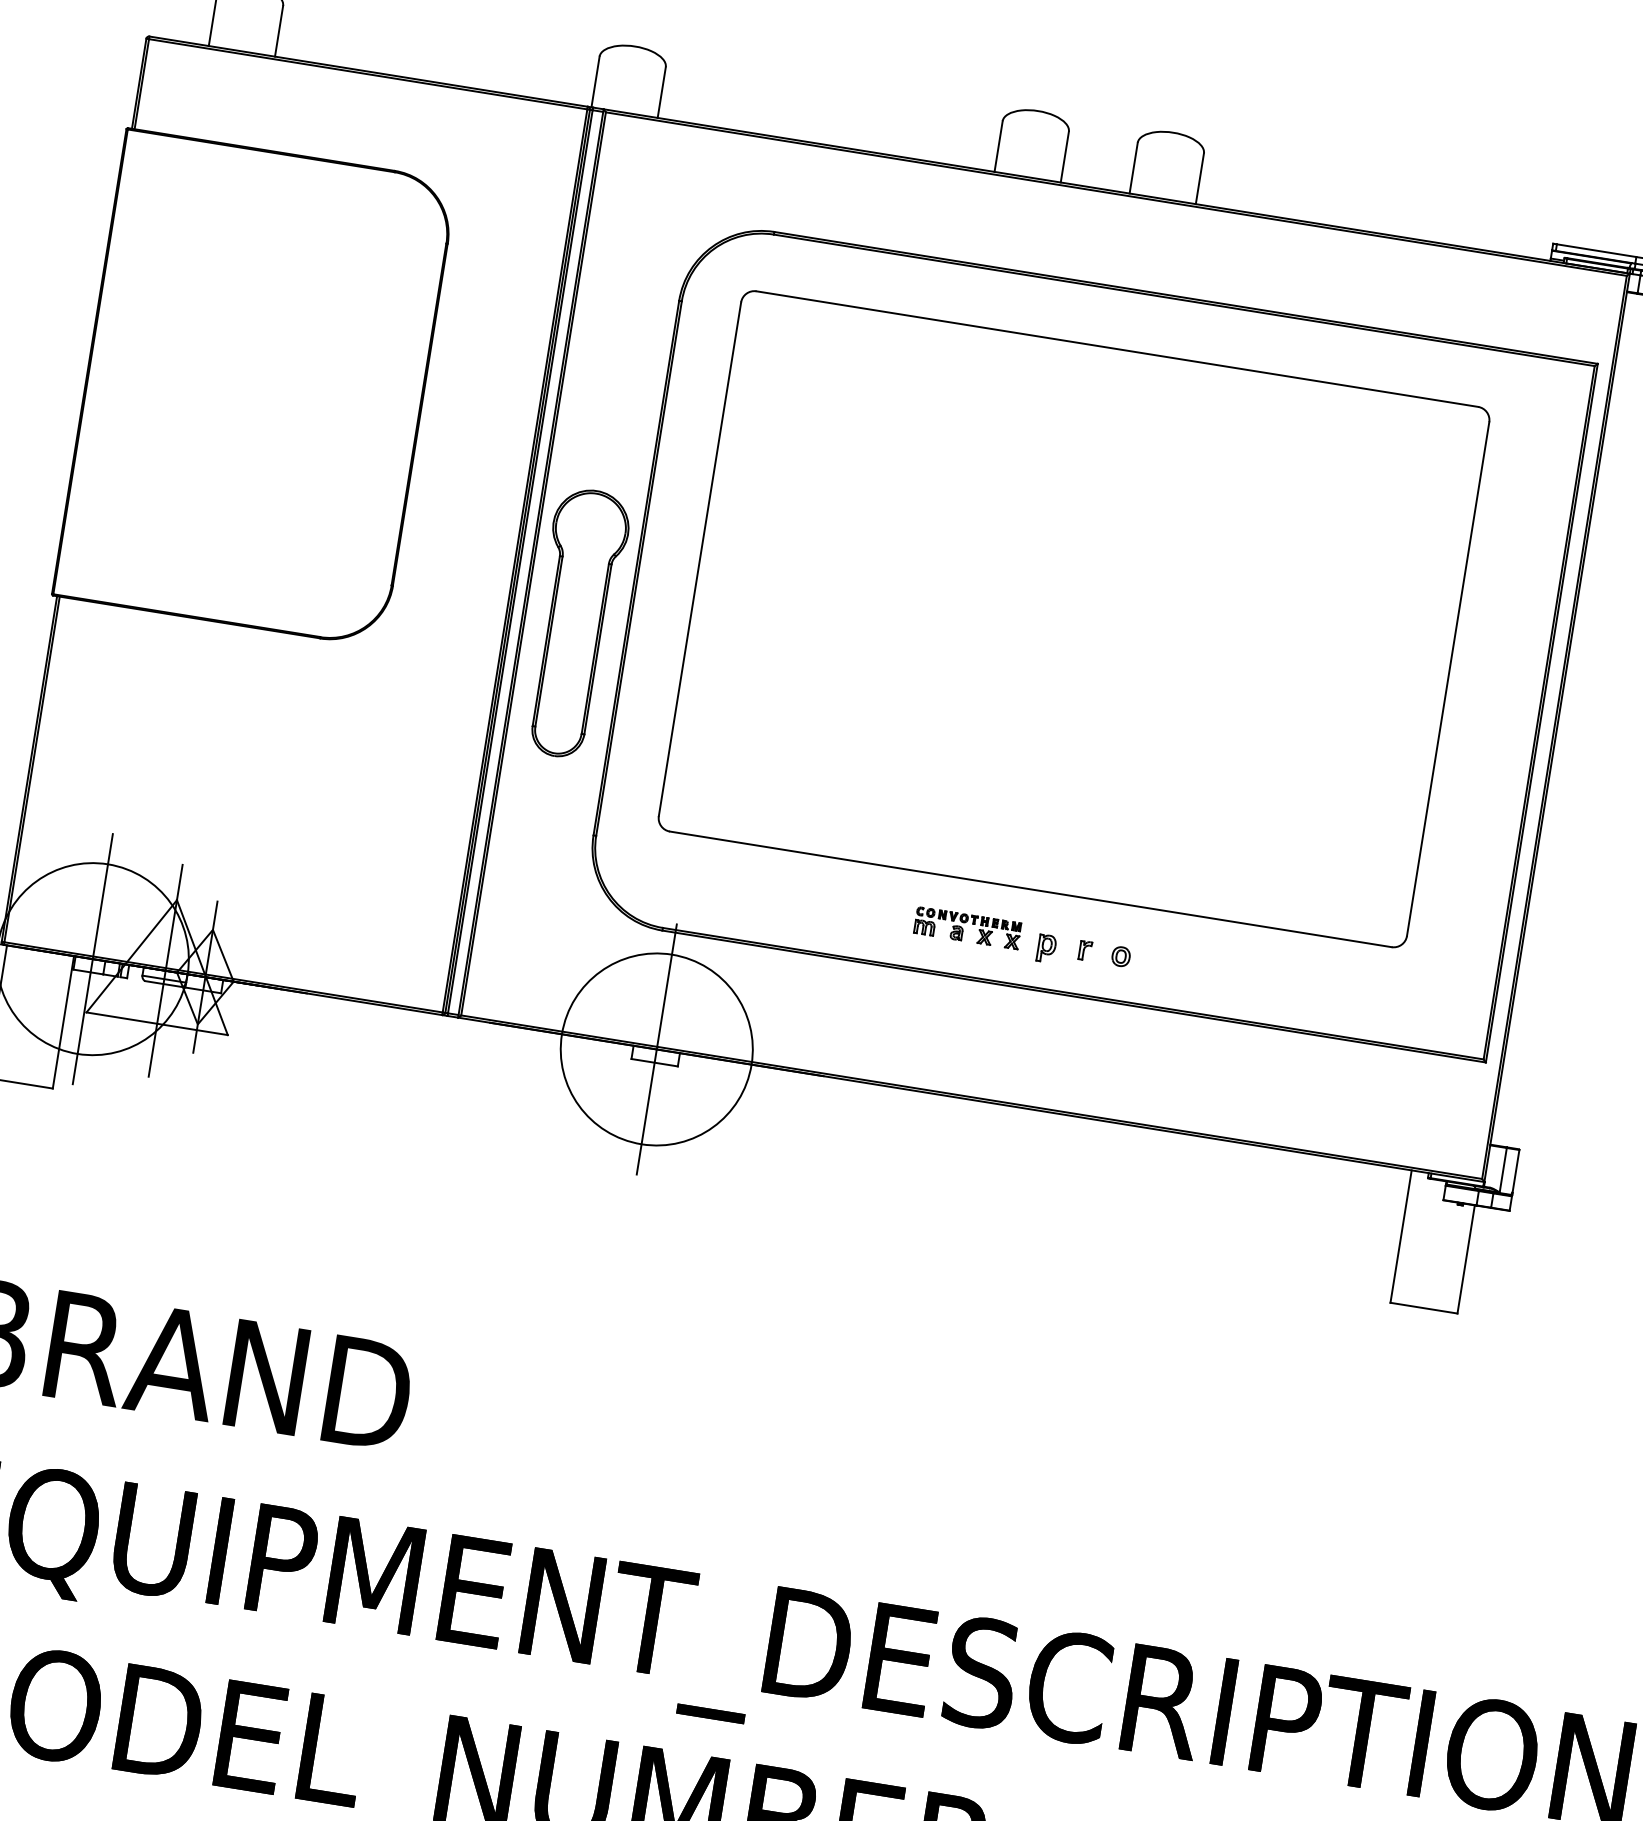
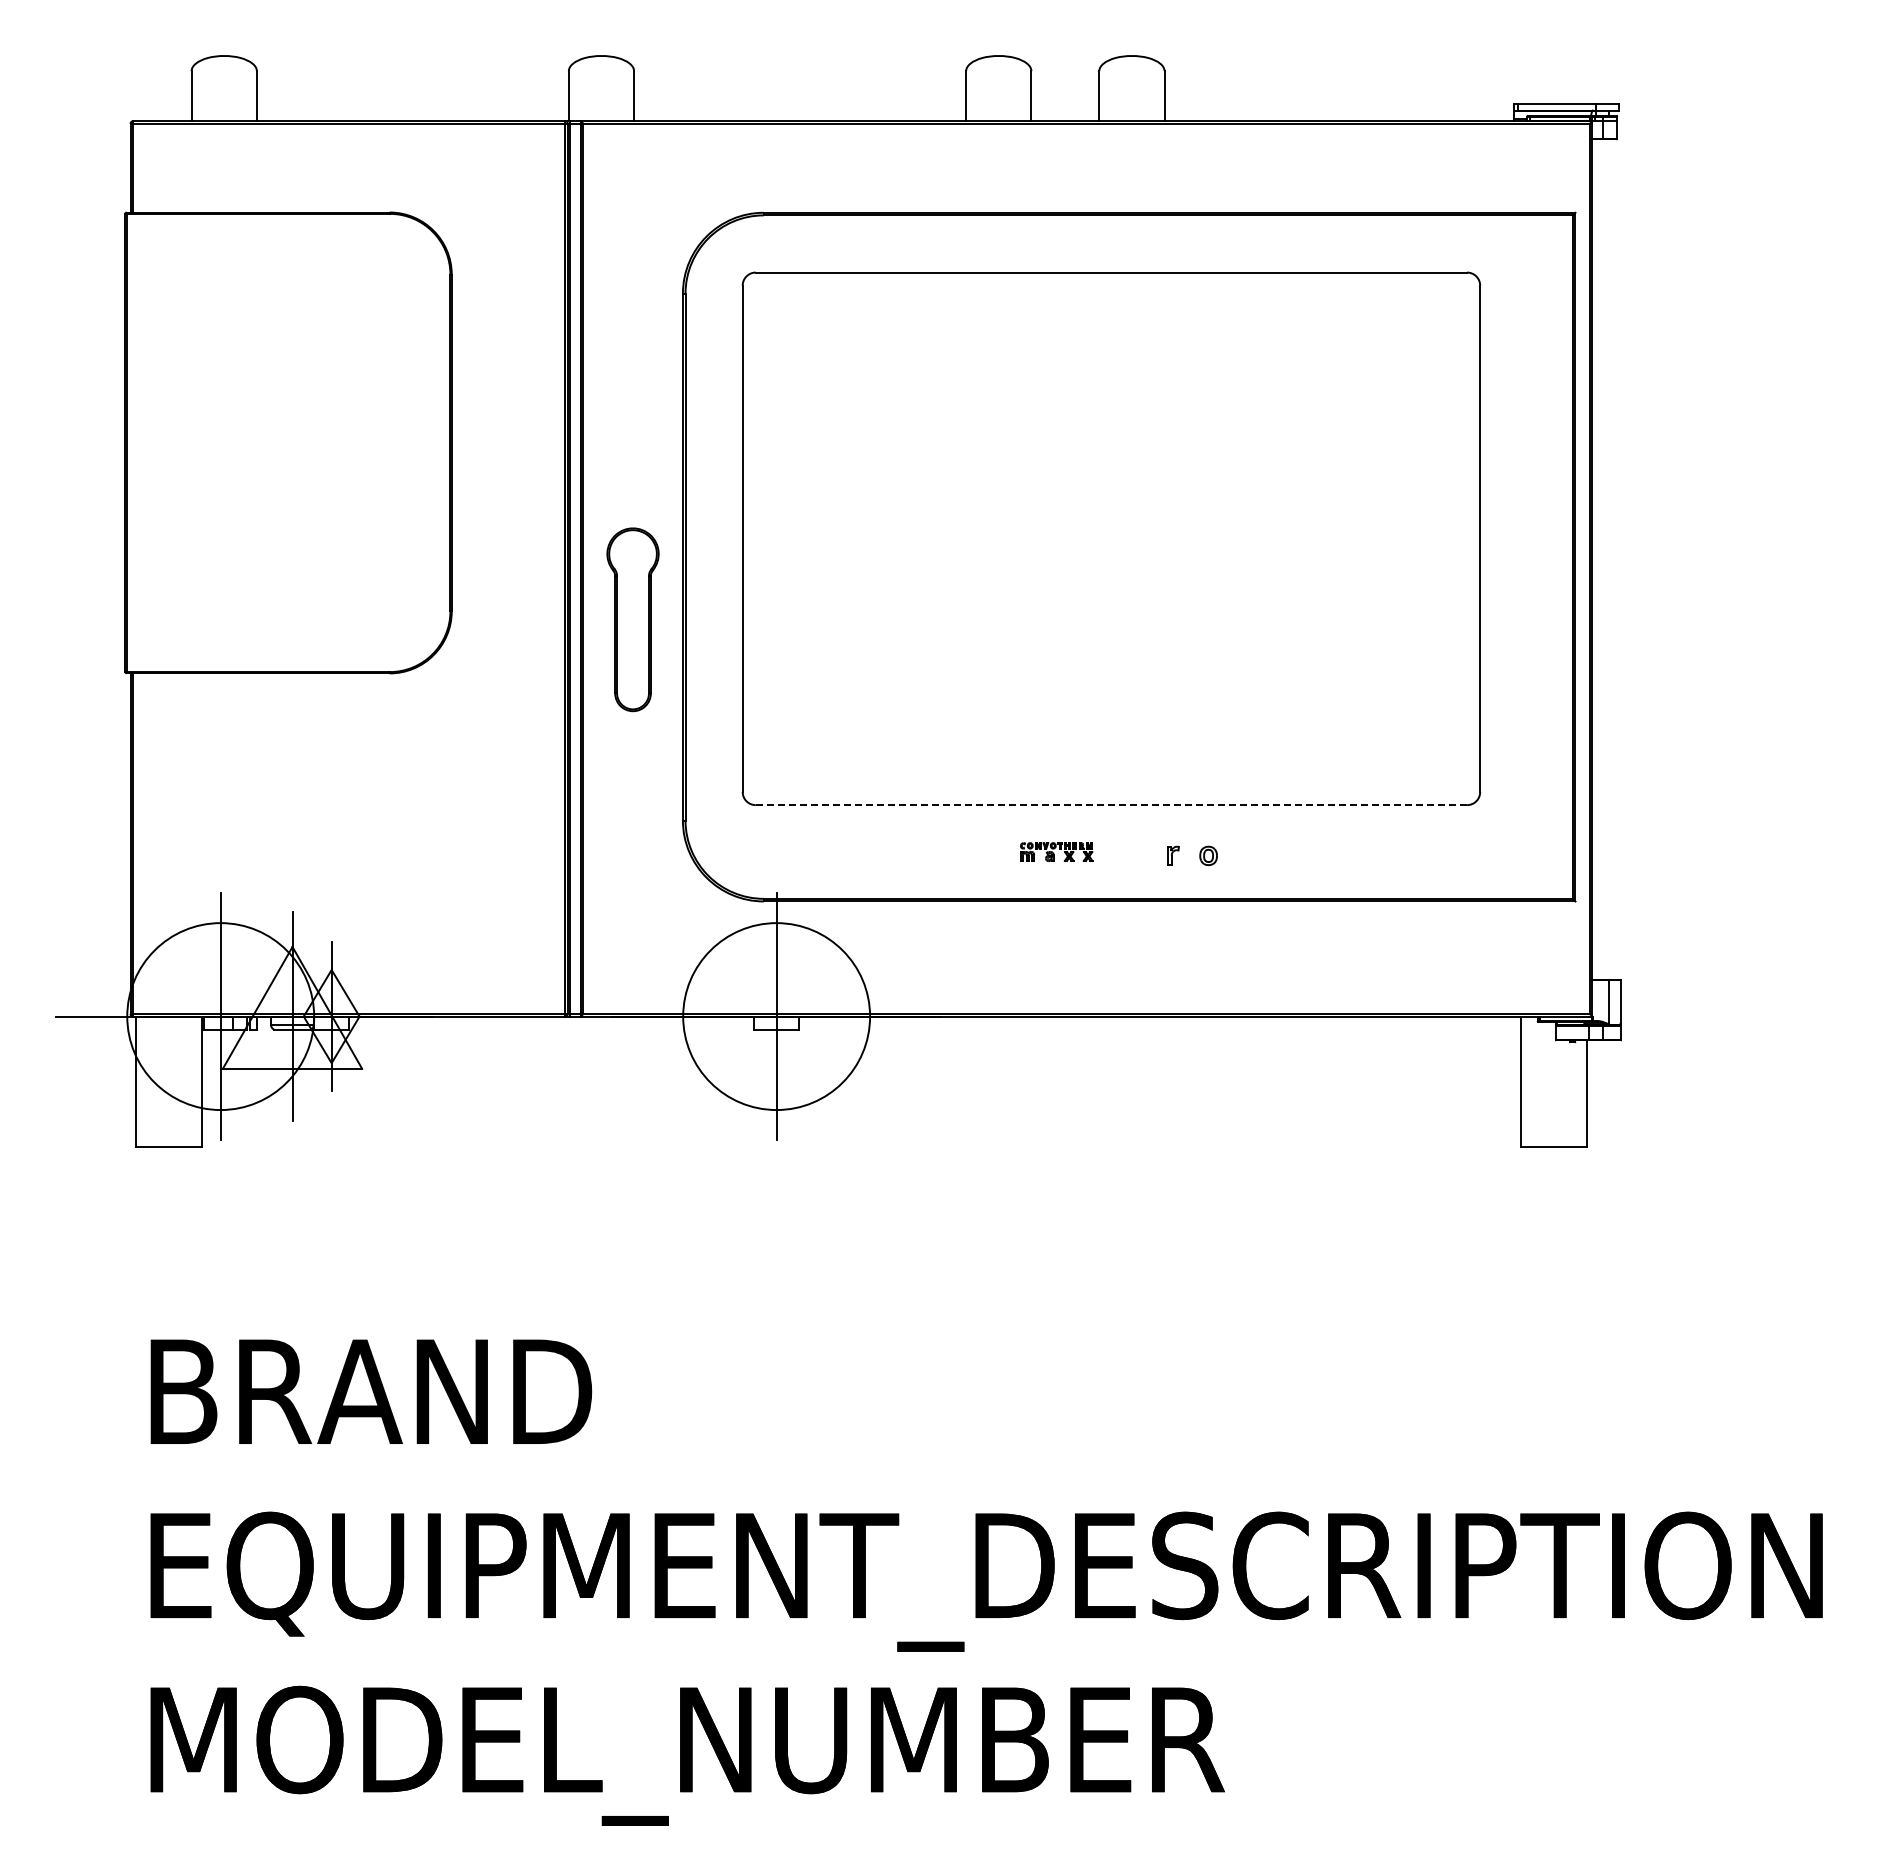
part: (575, 623) -> (632, 619), size x0.7
line: (1030, 889) -> (1111, 805), solid -> dashed
part: (967, 927) -> (1056, 851), size x0.7
part: (1046, 948) -> (1135, 859), removed

